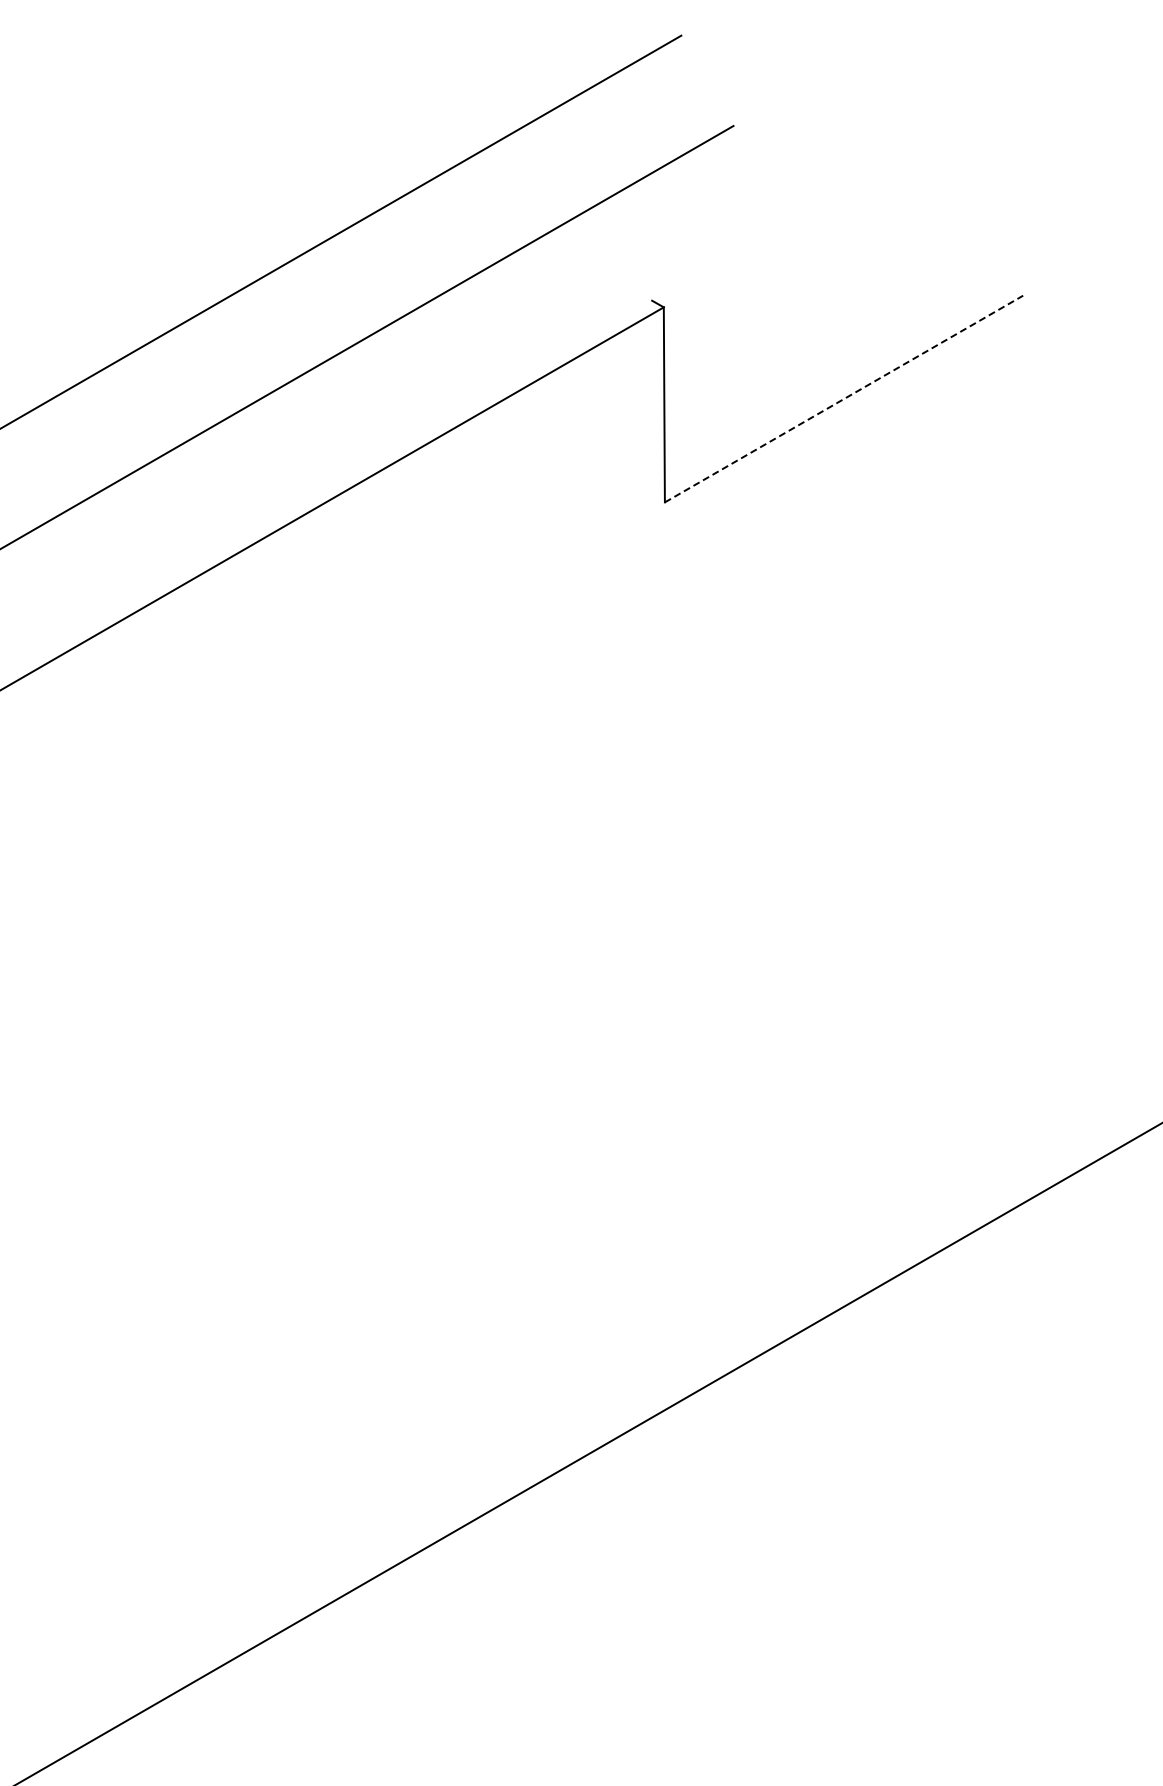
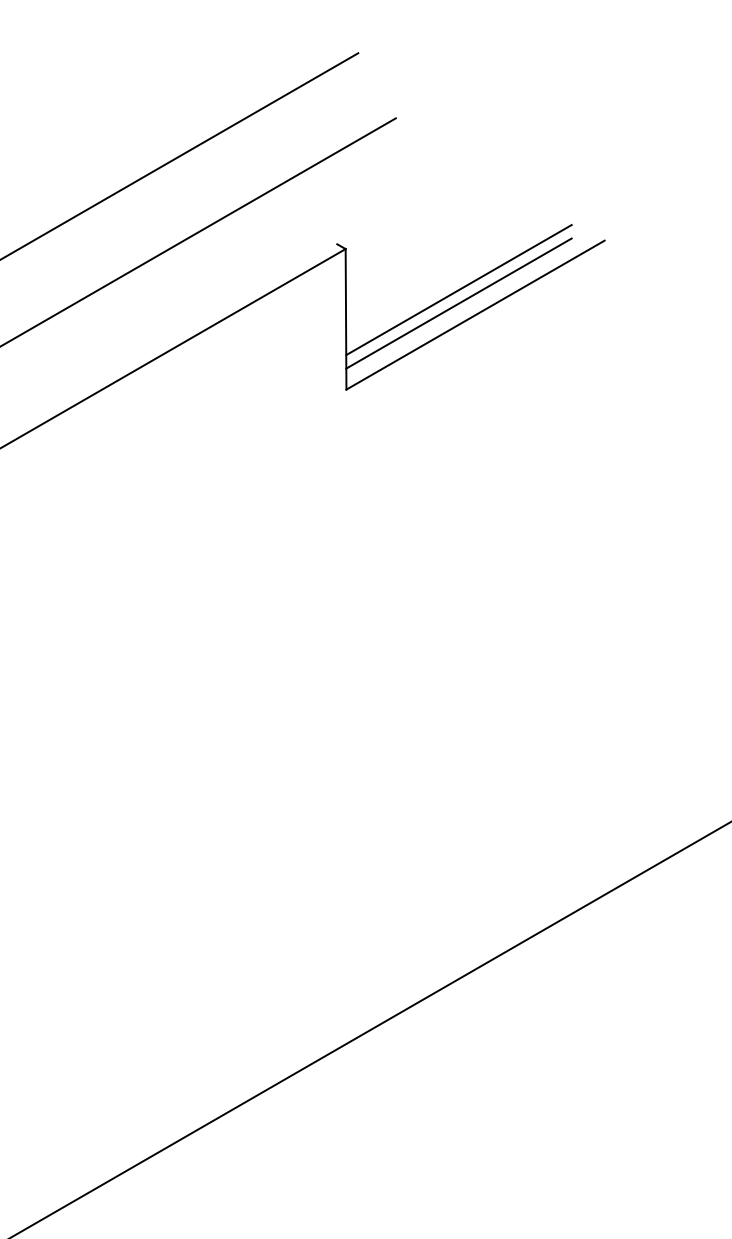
line: (820, 364) -> (458, 290), added
line: (820, 382) -> (458, 303), added
line: (844, 399) -> (475, 315), dashed -> solid

